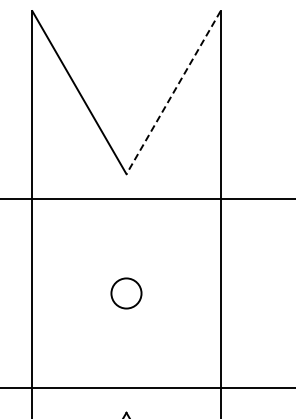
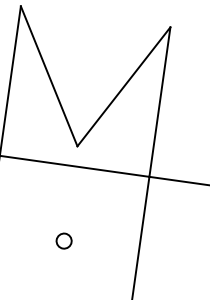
line: (173, 93) -> (123, 87), dashed -> solid
circle: (126, 293) -> (64, 241), size x0.62

